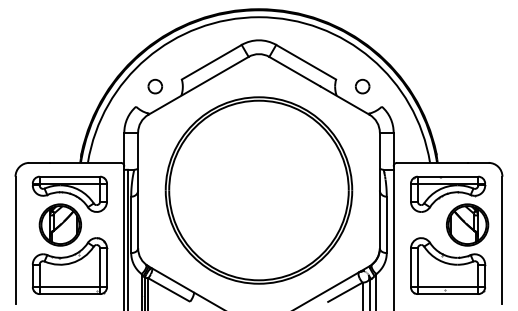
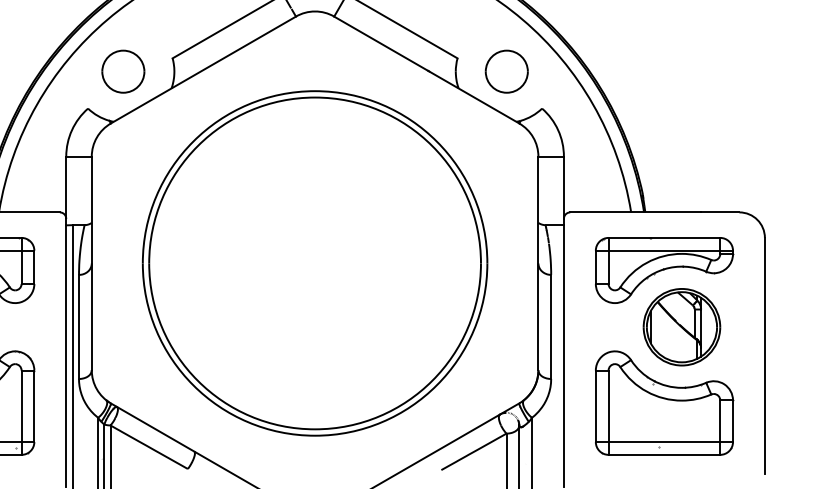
part: (155, 86) -> (123, 71), size x1.67
part: (362, 86) -> (506, 71), size x1.67
part: (467, 224) -> (681, 326), moved

